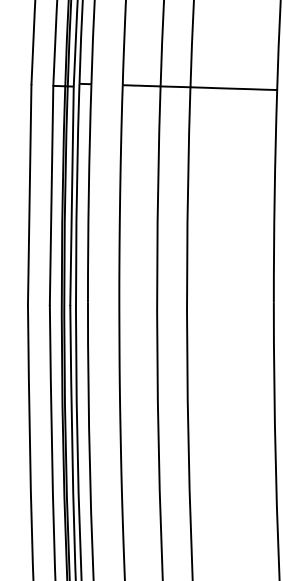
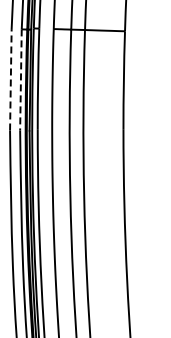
line: (28, 194) -> (10, 79), solid -> dashed
line: (50, 194) -> (20, 79), solid -> dashed

